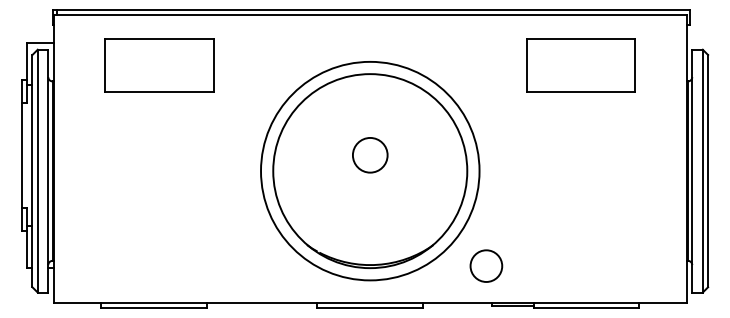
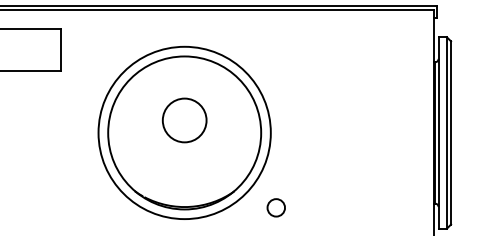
part: (580, 65) -> (350, 49), removed
circle: (369, 154) -> (184, 119), size x1.6
circle: (486, 265) -> (276, 207), size x0.7

